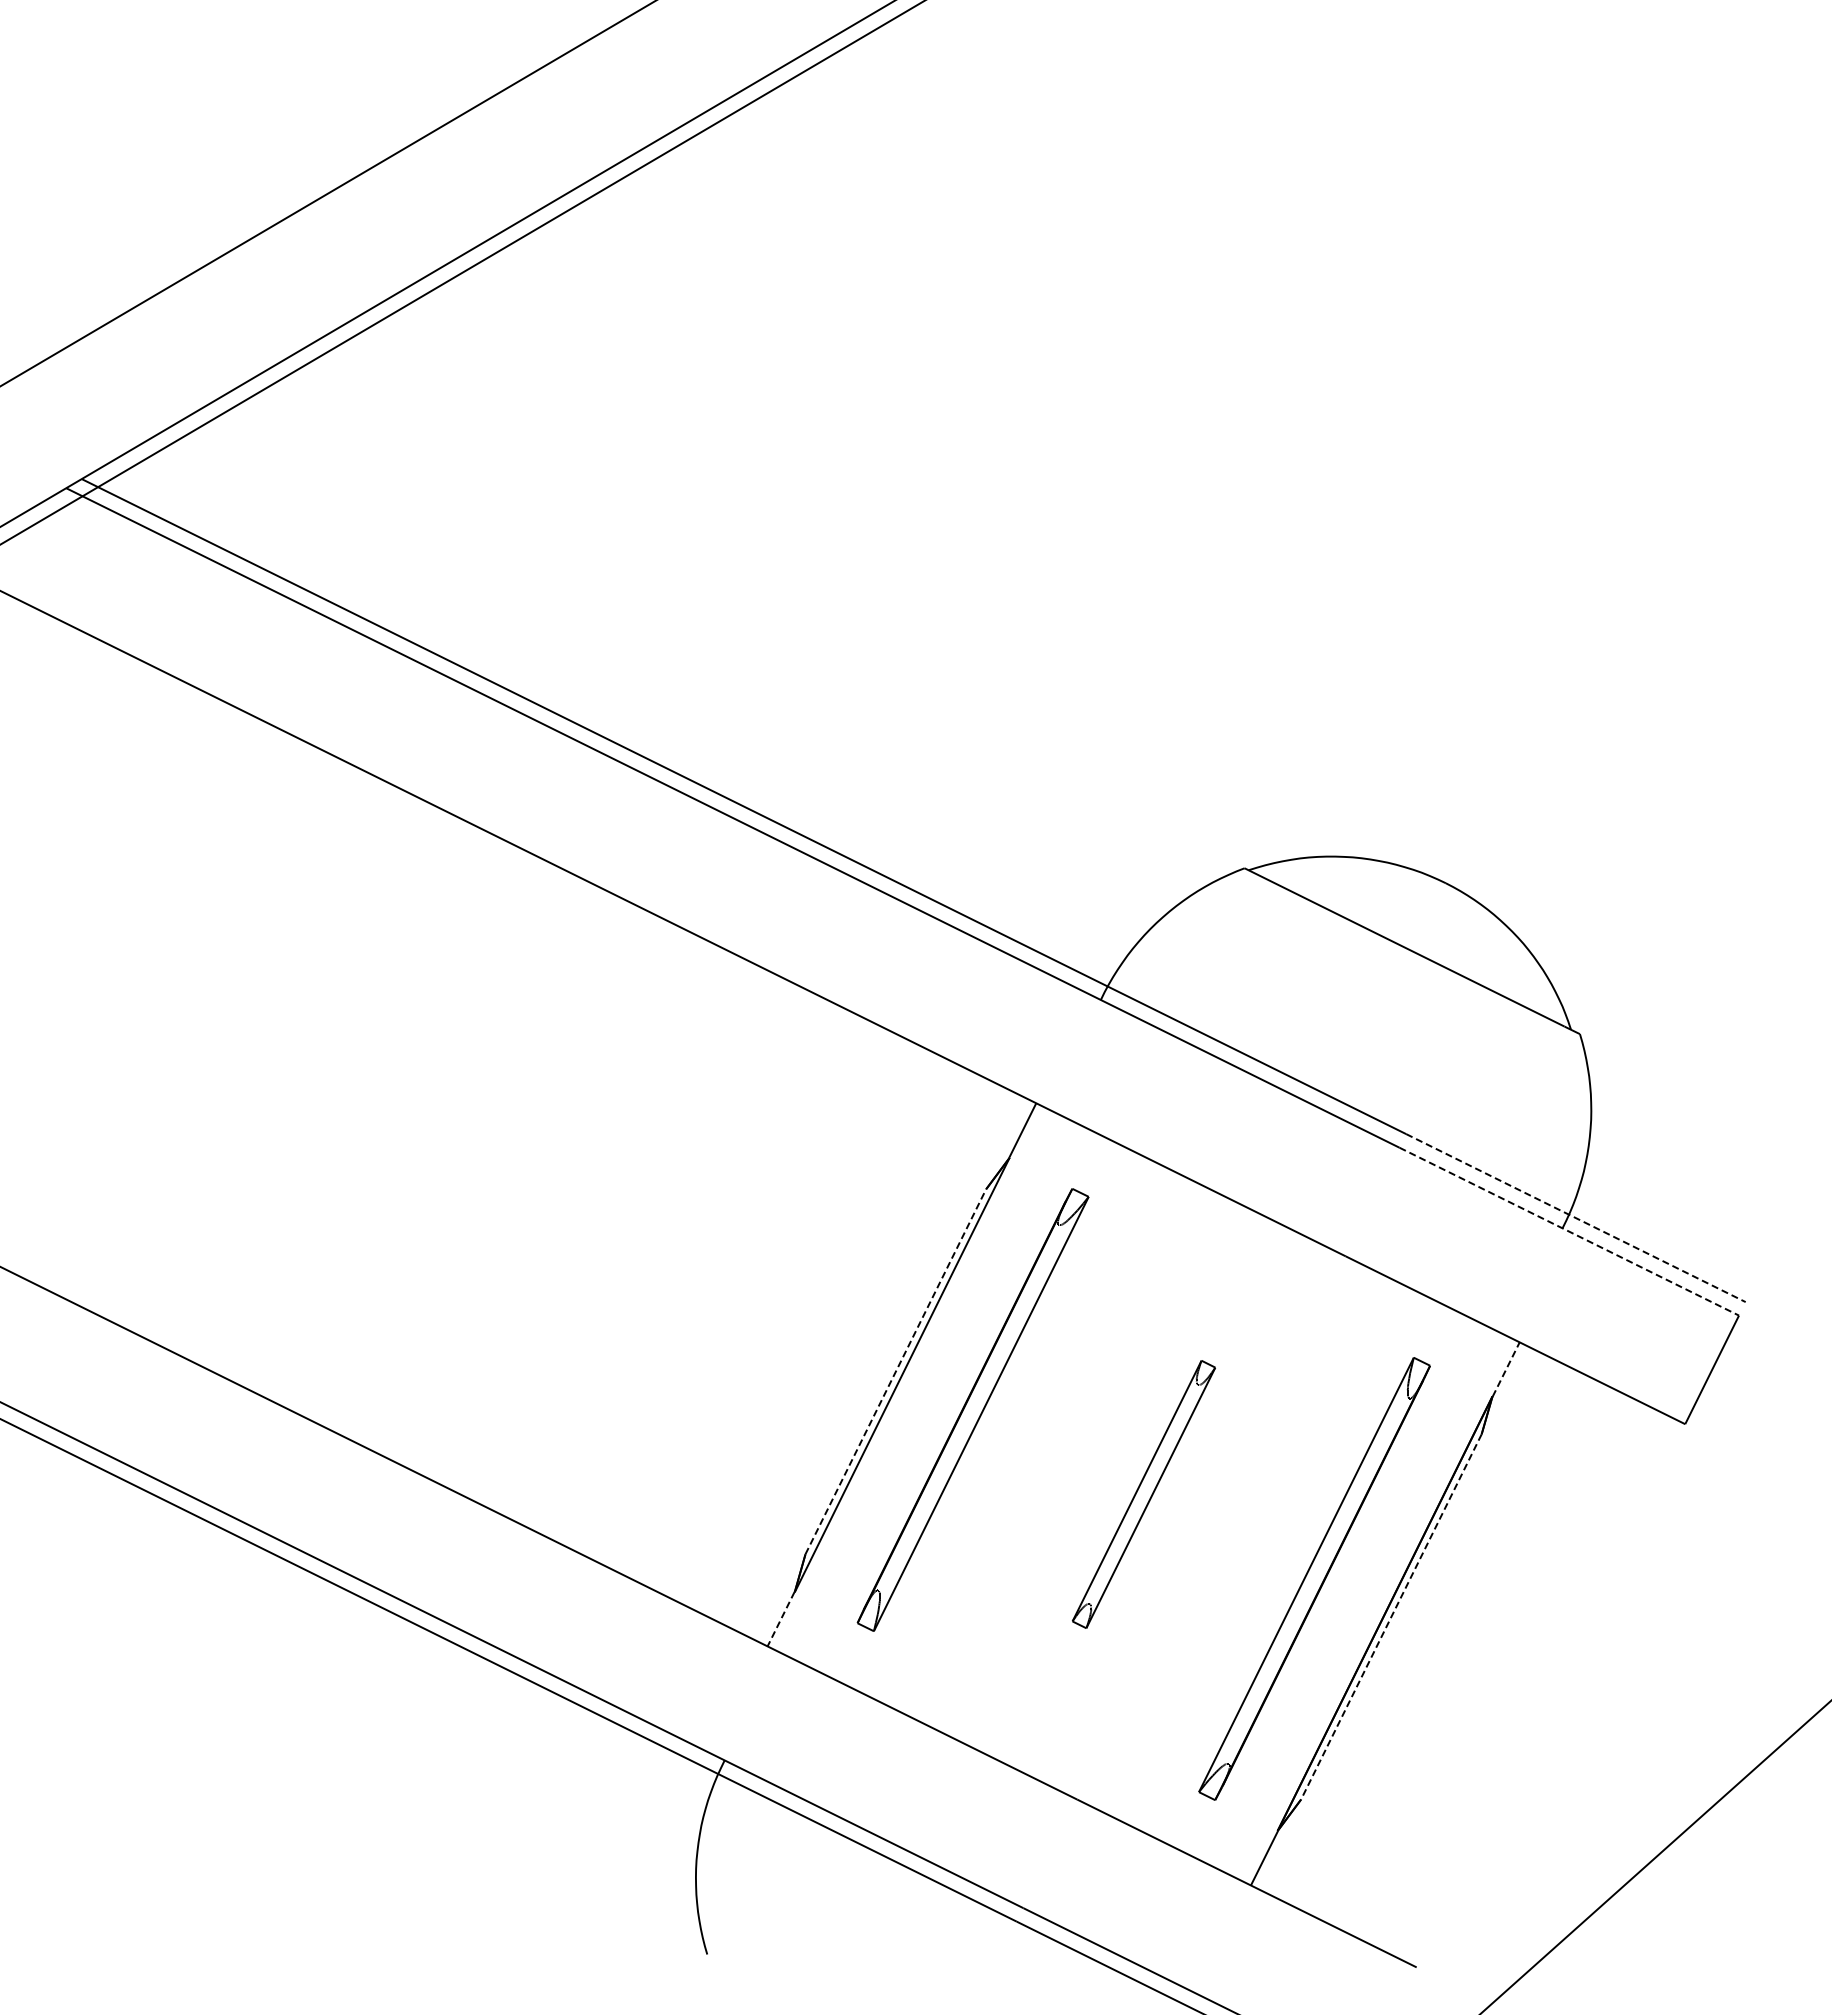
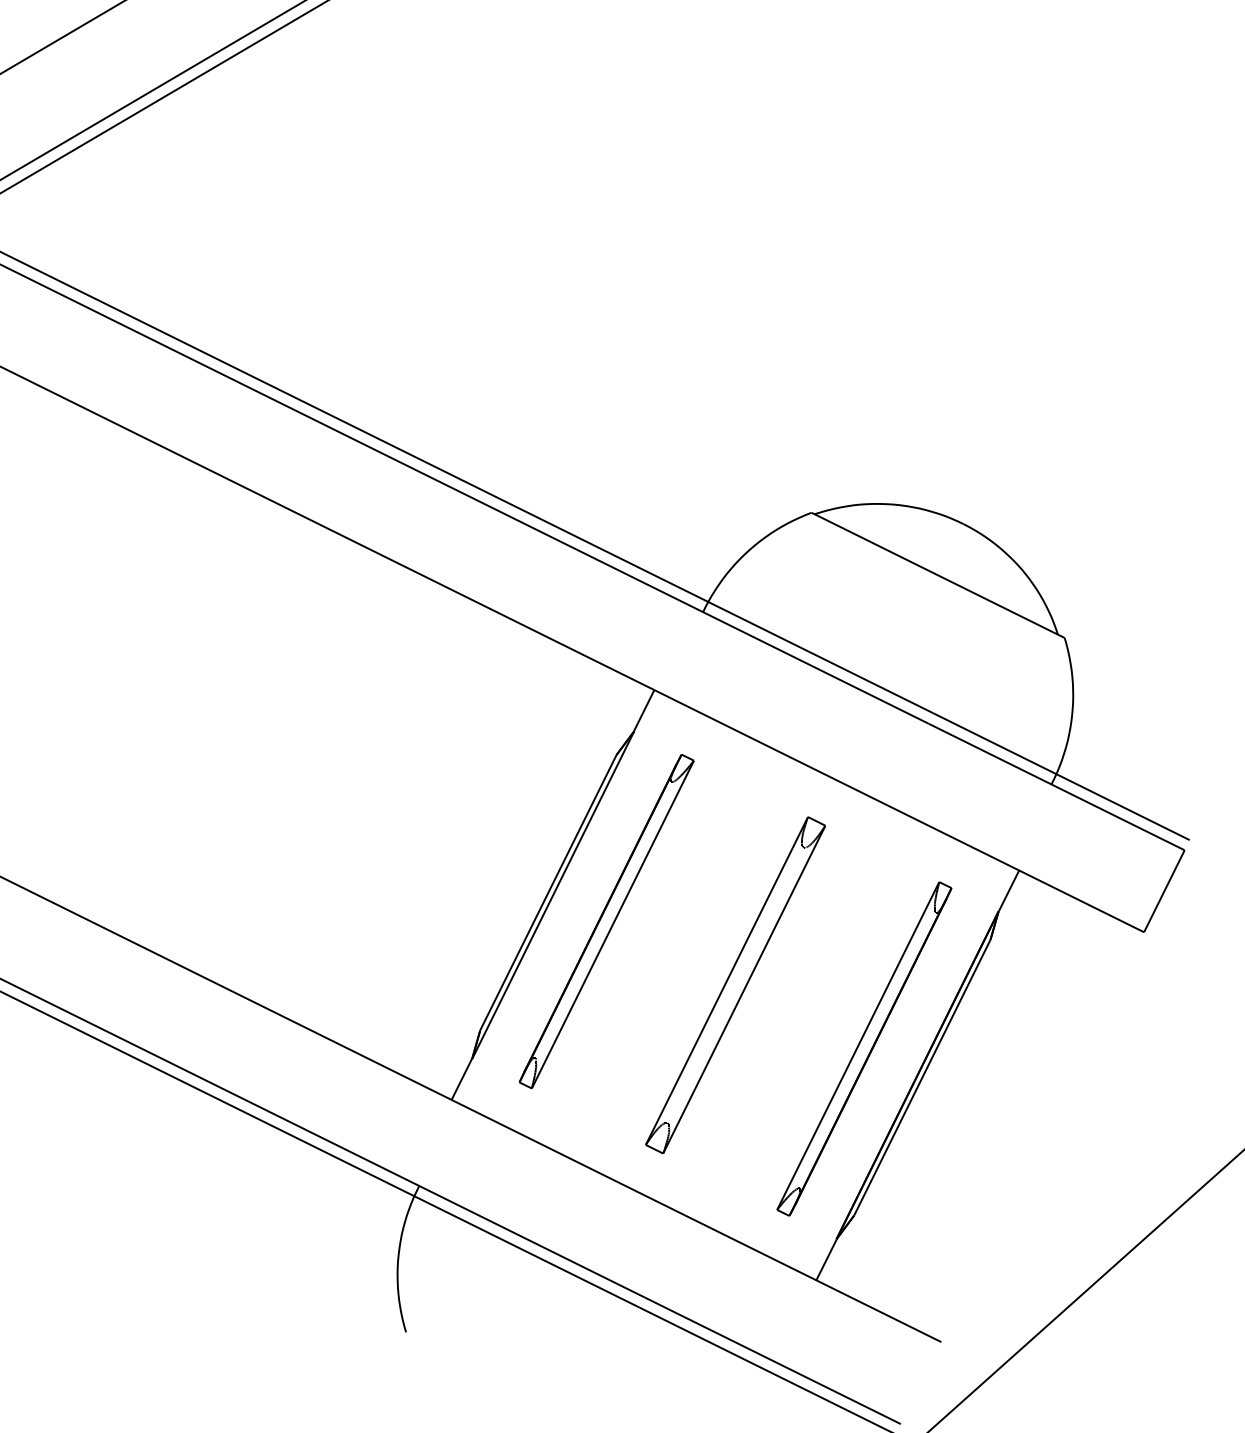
line: (1576, 1218) -> (1062, 777), dashed -> solid
line: (1569, 1231) -> (1056, 786), dashed -> solid
line: (1506, 1369) -> (1009, 890), dashed -> solid
line: (895, 1371) -> (548, 892), dashed -> solid
part: (1143, 1494) -> (735, 985), size x1.67
line: (1391, 1616) -> (922, 1077), dashed -> solid
line: (780, 1619) -> (461, 1079), dashed -> solid

